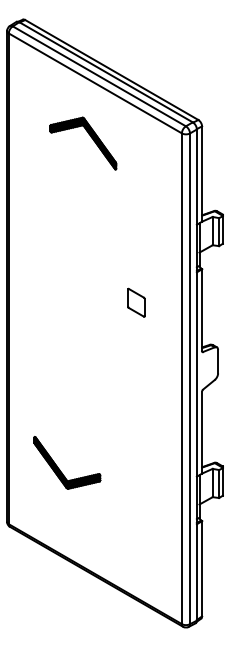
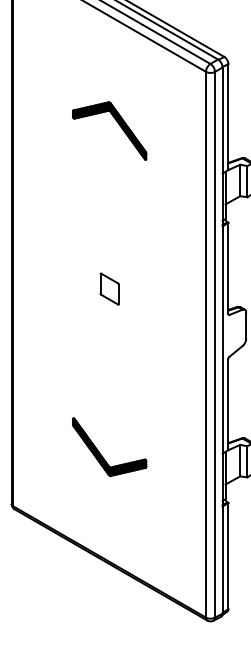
part: (90, 137) -> (117, 124), moved
part: (136, 302) -> (109, 288), moved
part: (60, 469) -> (102, 454), moved

